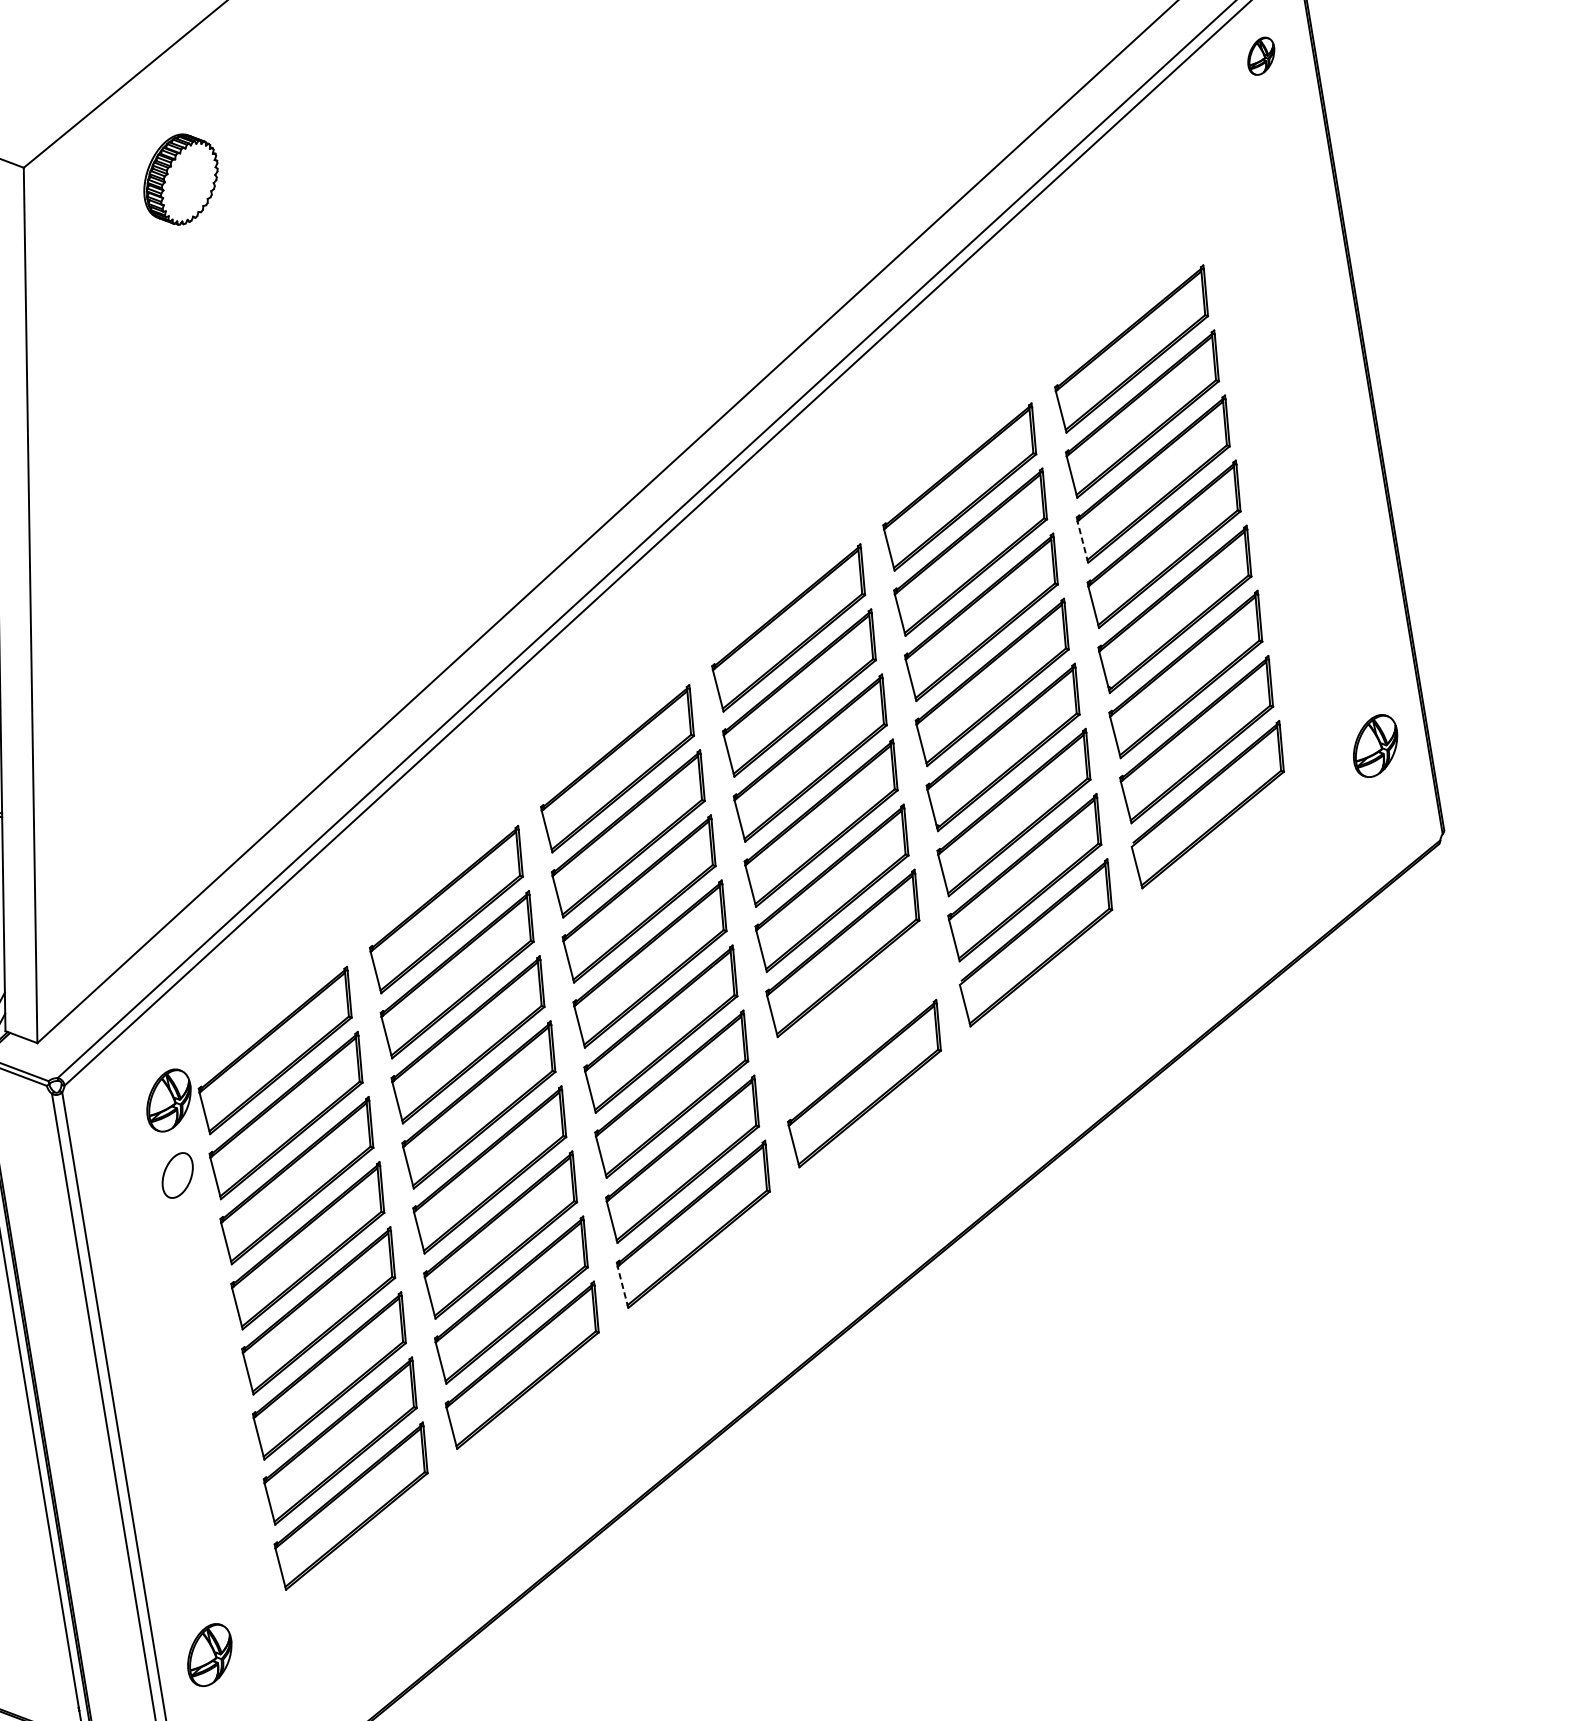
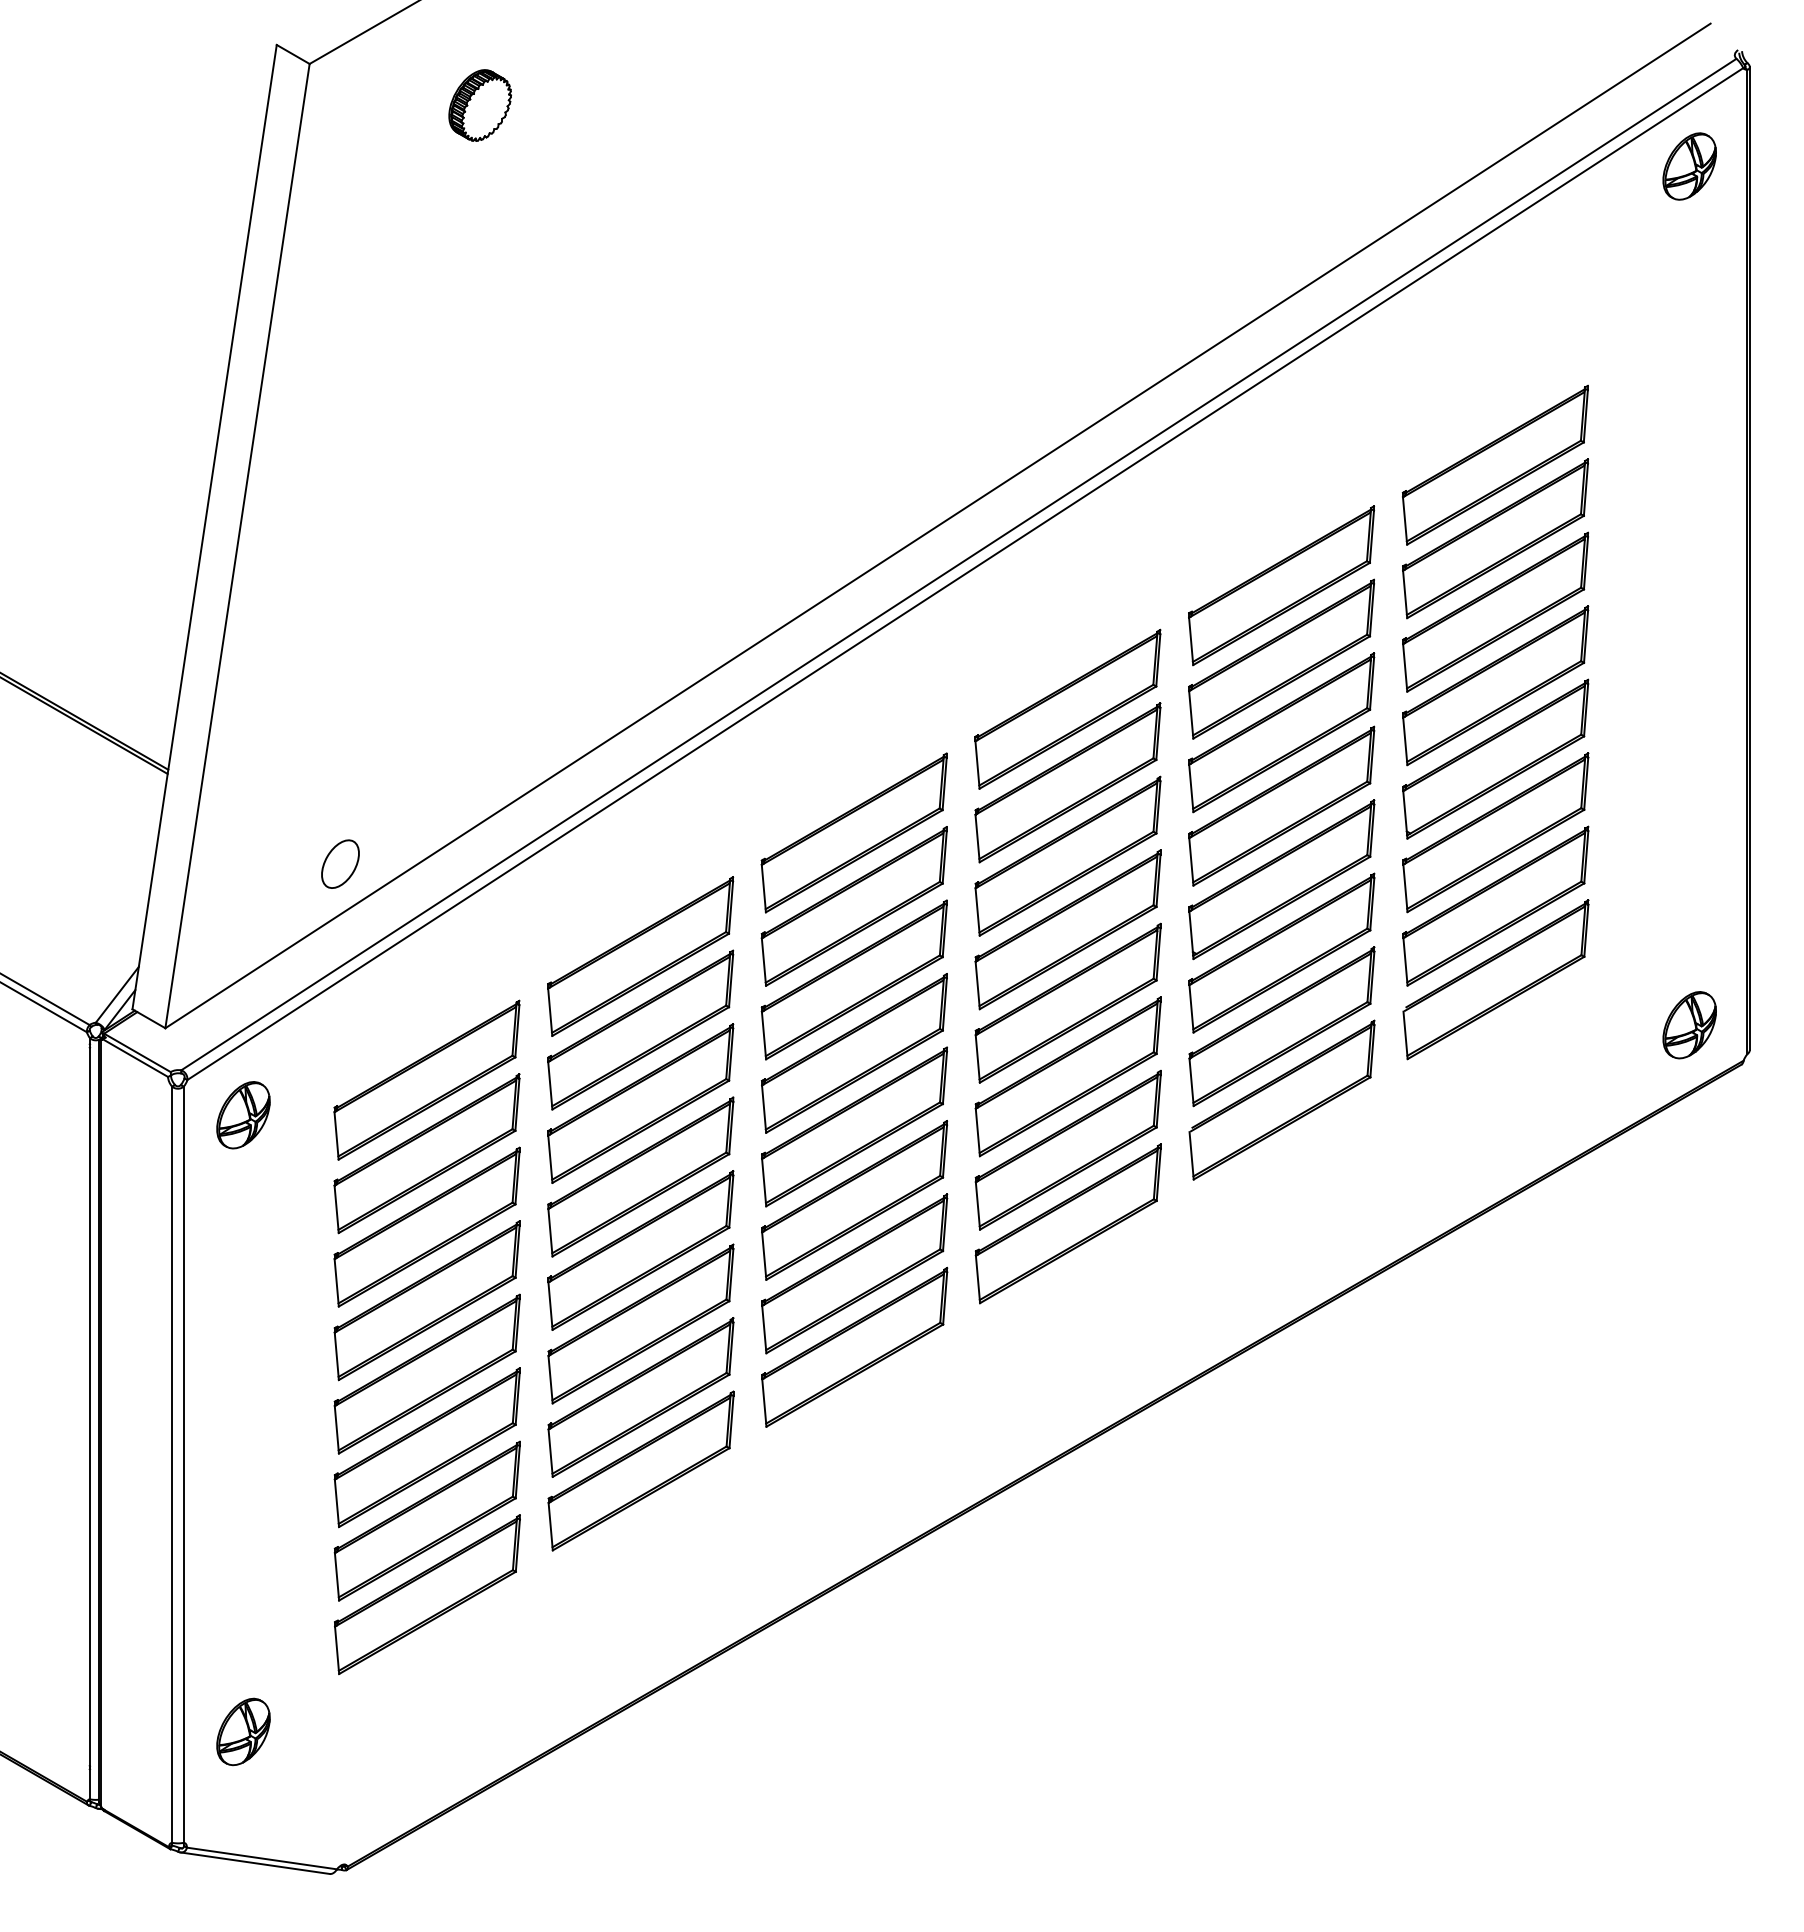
part: (1261, 56) -> (1689, 166), size x1.67
part: (180, 179) -> (479, 105), size x0.71
line: (1083, 541) -> (1405, 667), dashed -> solid
part: (1375, 746) -> (1689, 1025), moved
part: (854, 1019) -> (1067, 1150), added
part: (169, 1100) -> (243, 1115), moved
part: (177, 1174) -> (340, 863), moved
line: (623, 1287) -> (764, 1403), dashed -> solid

